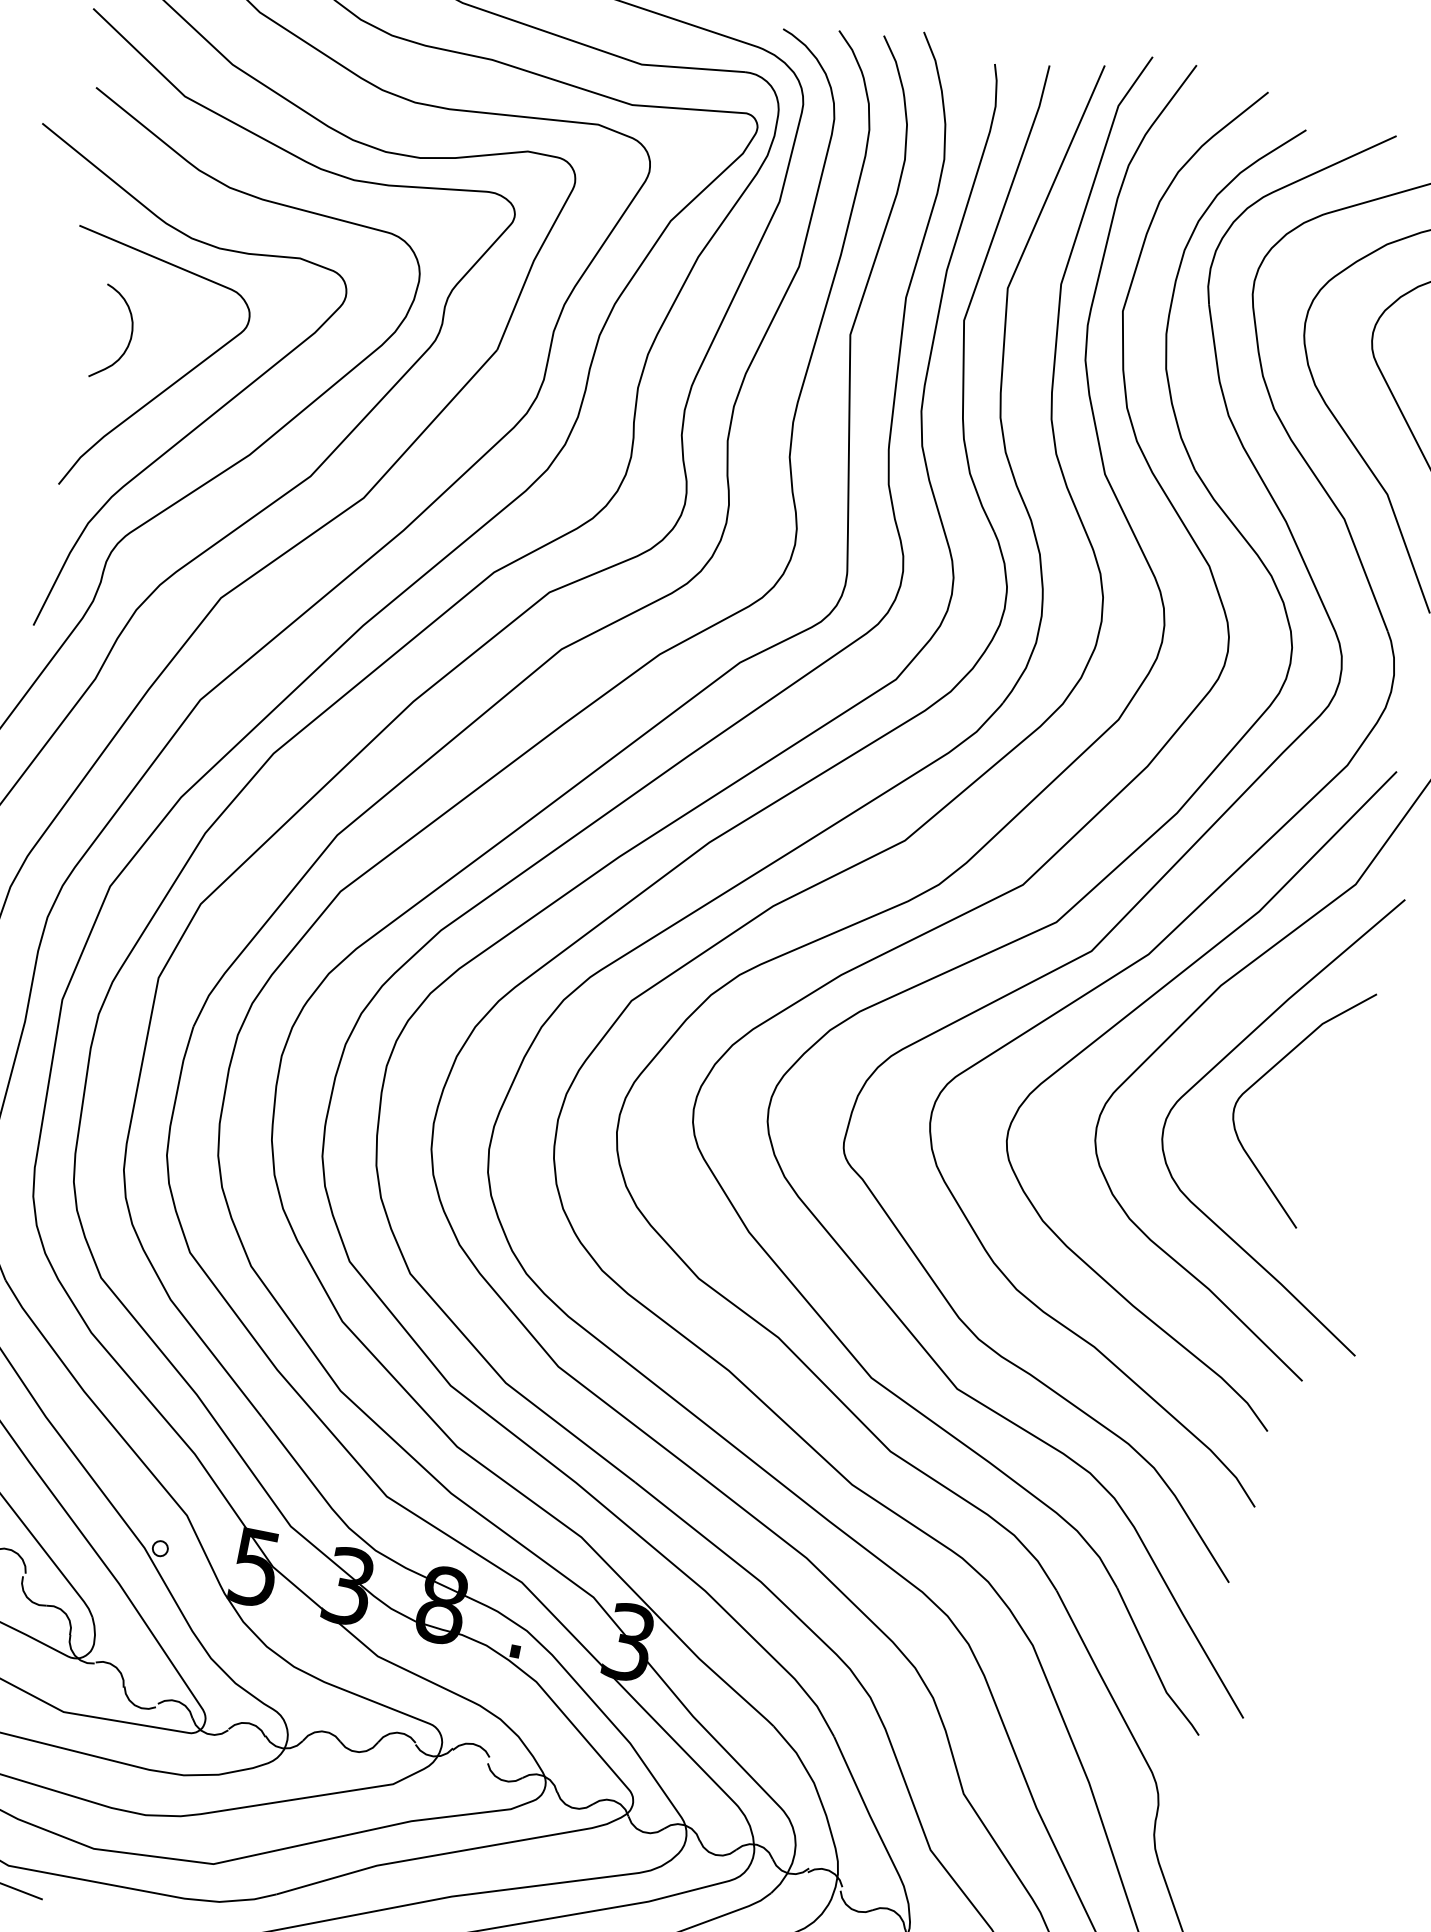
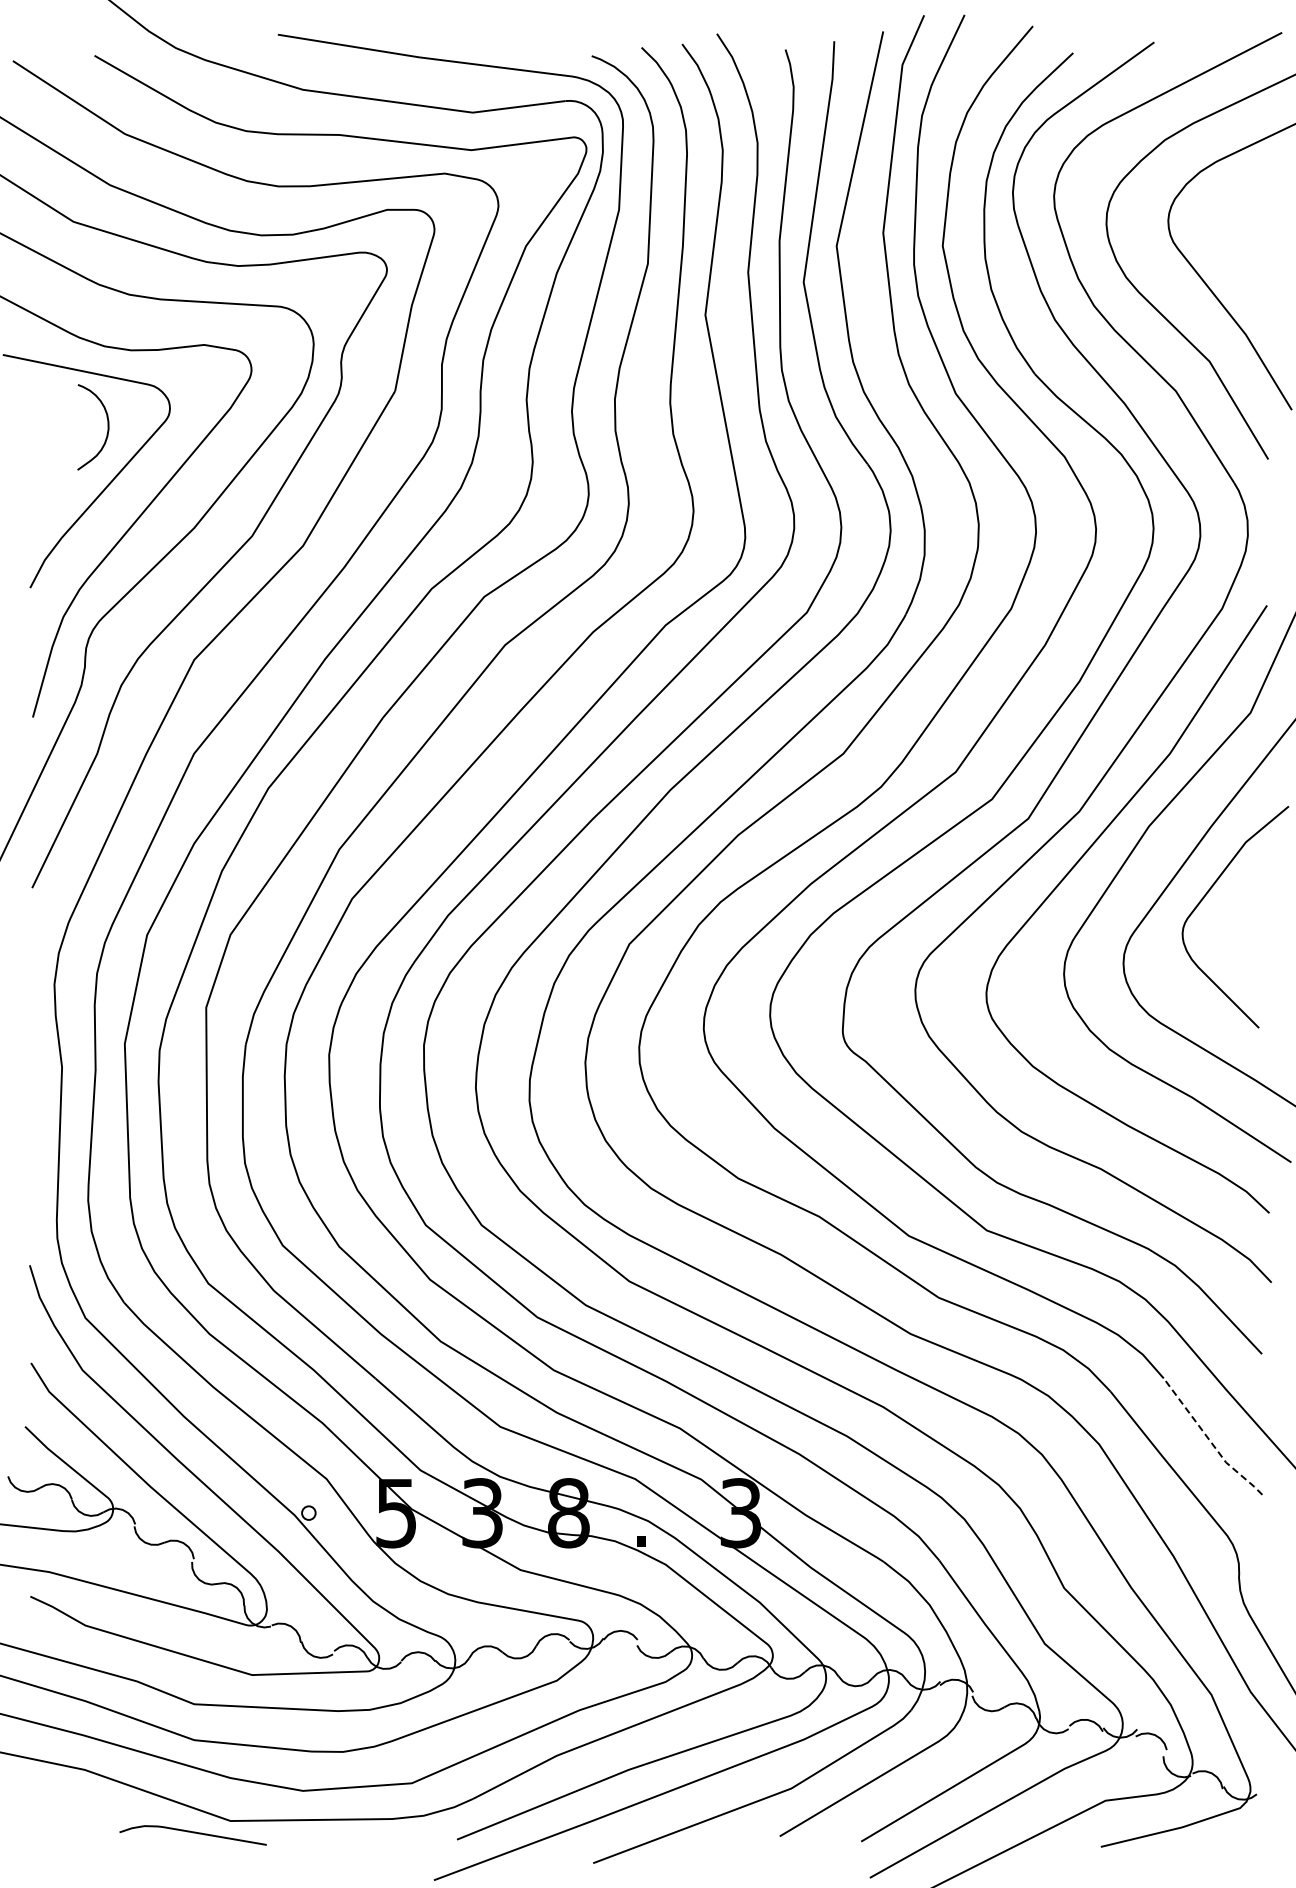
curve: (130, 336) -> (107, 427), moved
line: (1154, 1665) -> (1210, 1440), solid -> dashed

